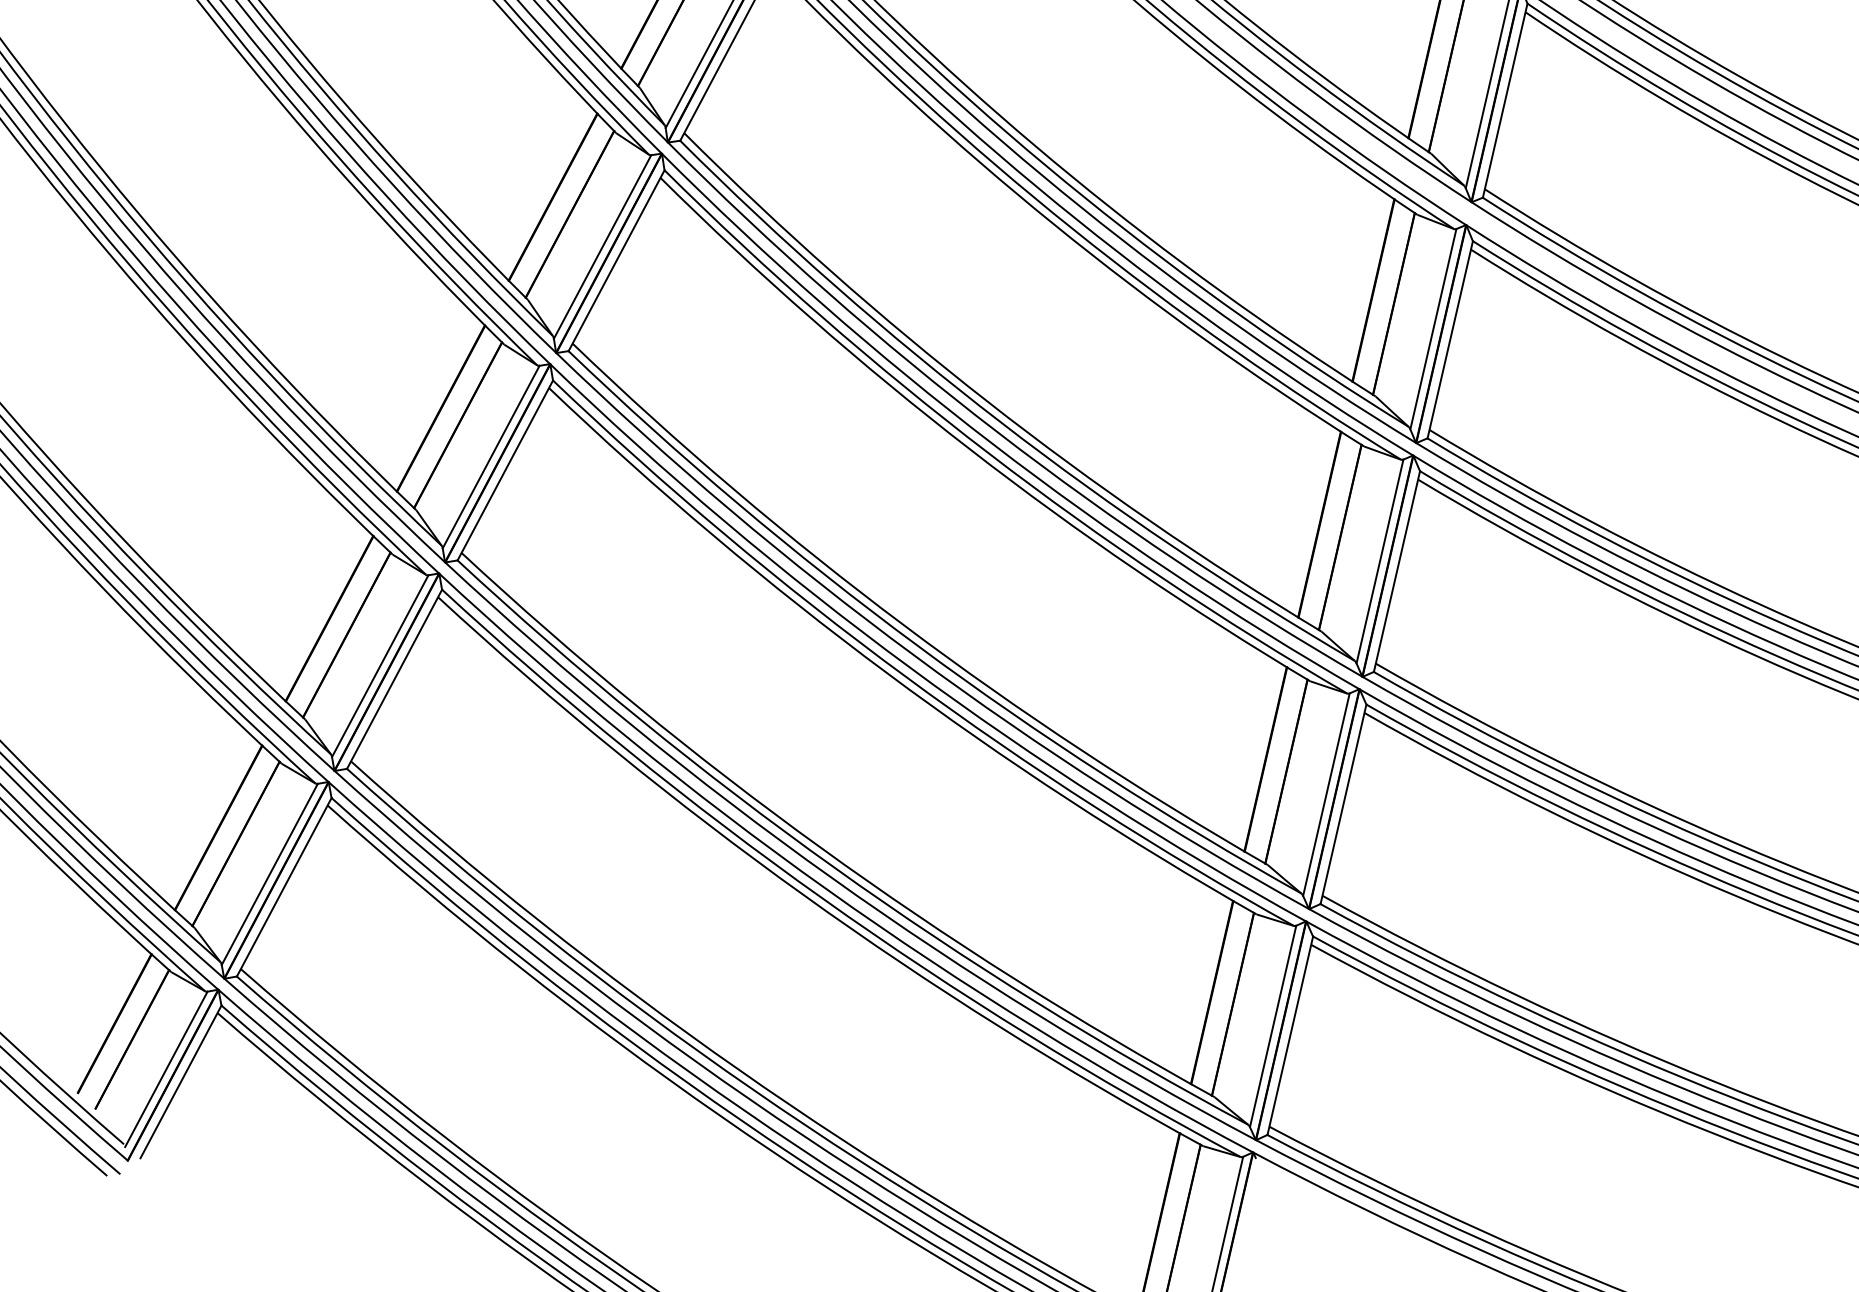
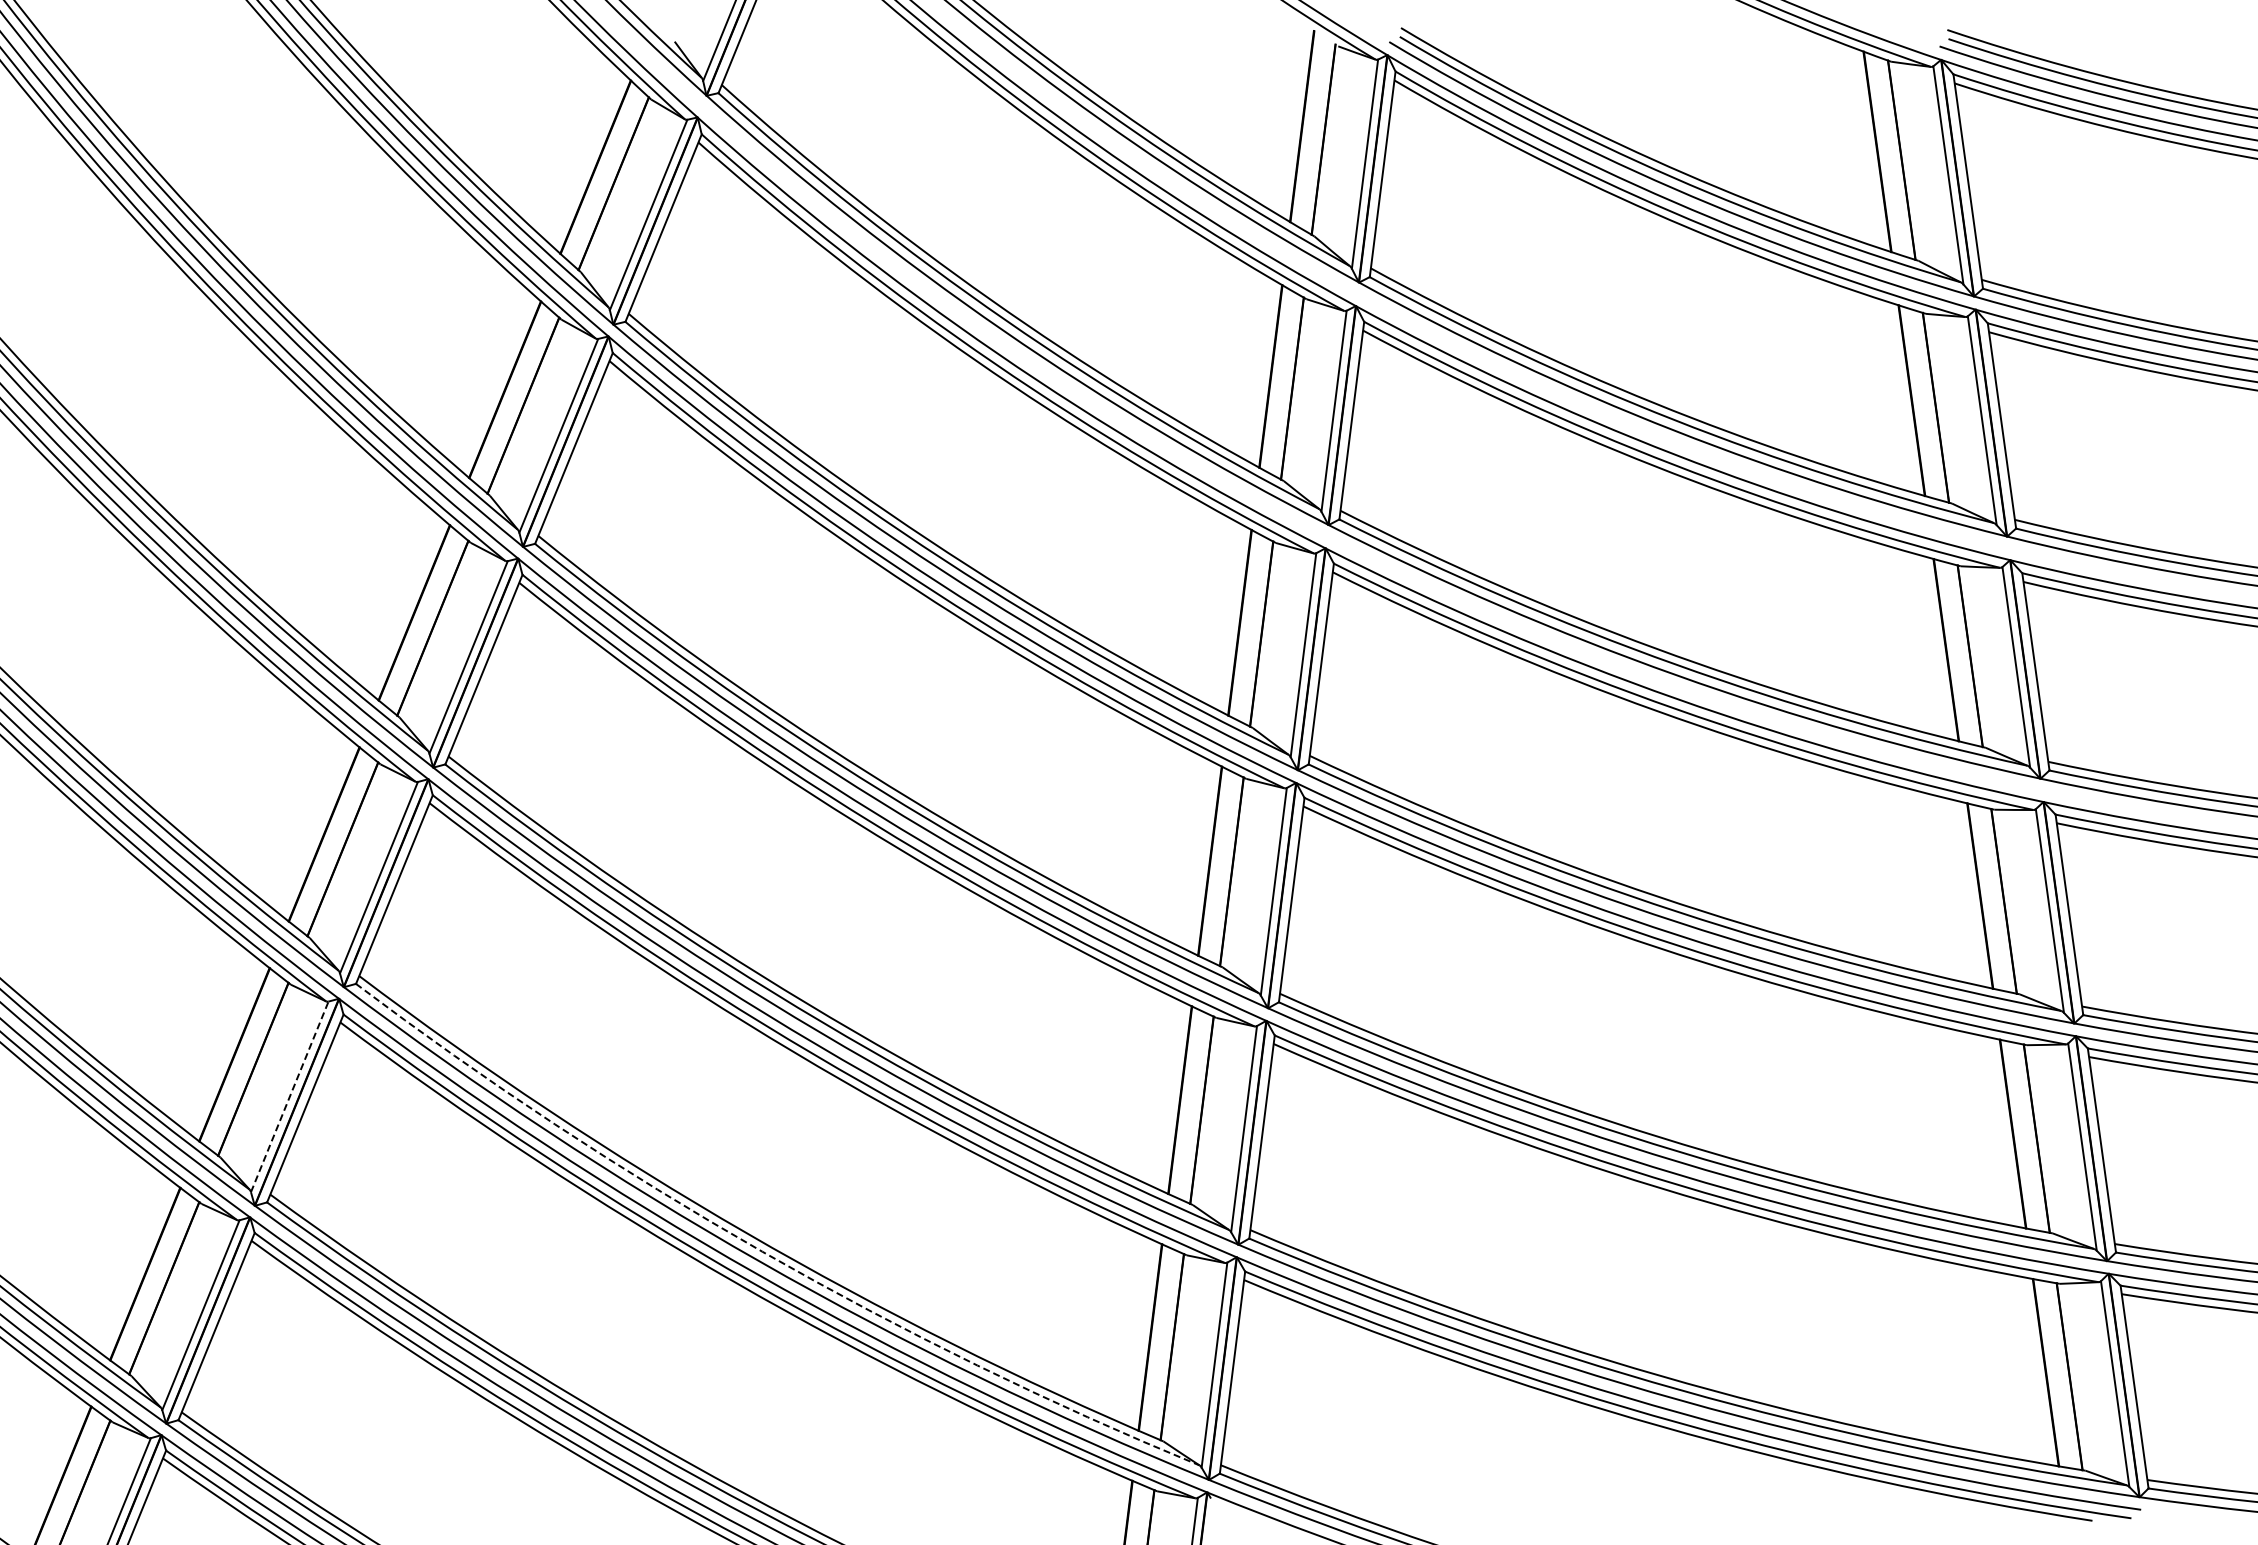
line: (380, 665) -> (289, 1096), solid -> dashed
arc: (834, 867) -> (762, 1251), solid -> dashed

